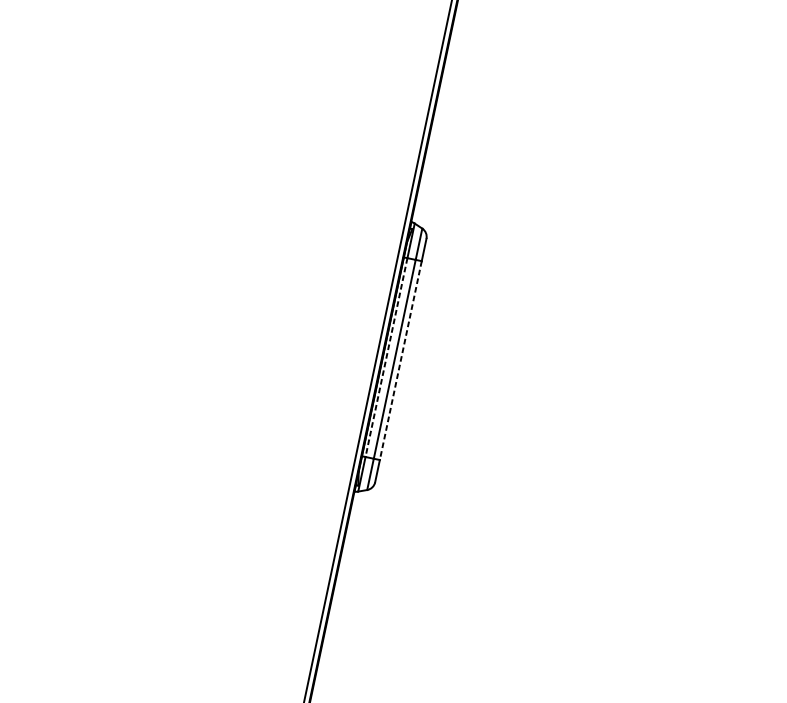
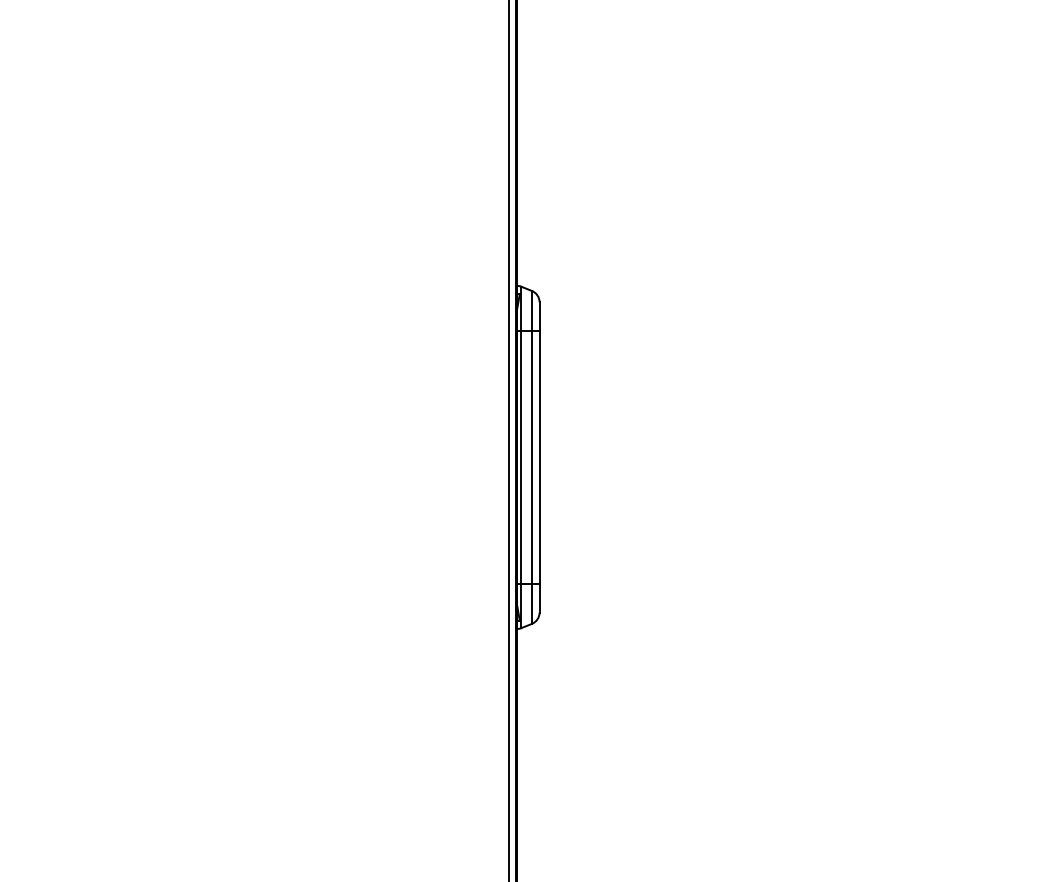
line: (386, 357) -> (521, 457), dashed -> solid
line: (400, 360) -> (539, 457), dashed -> solid

